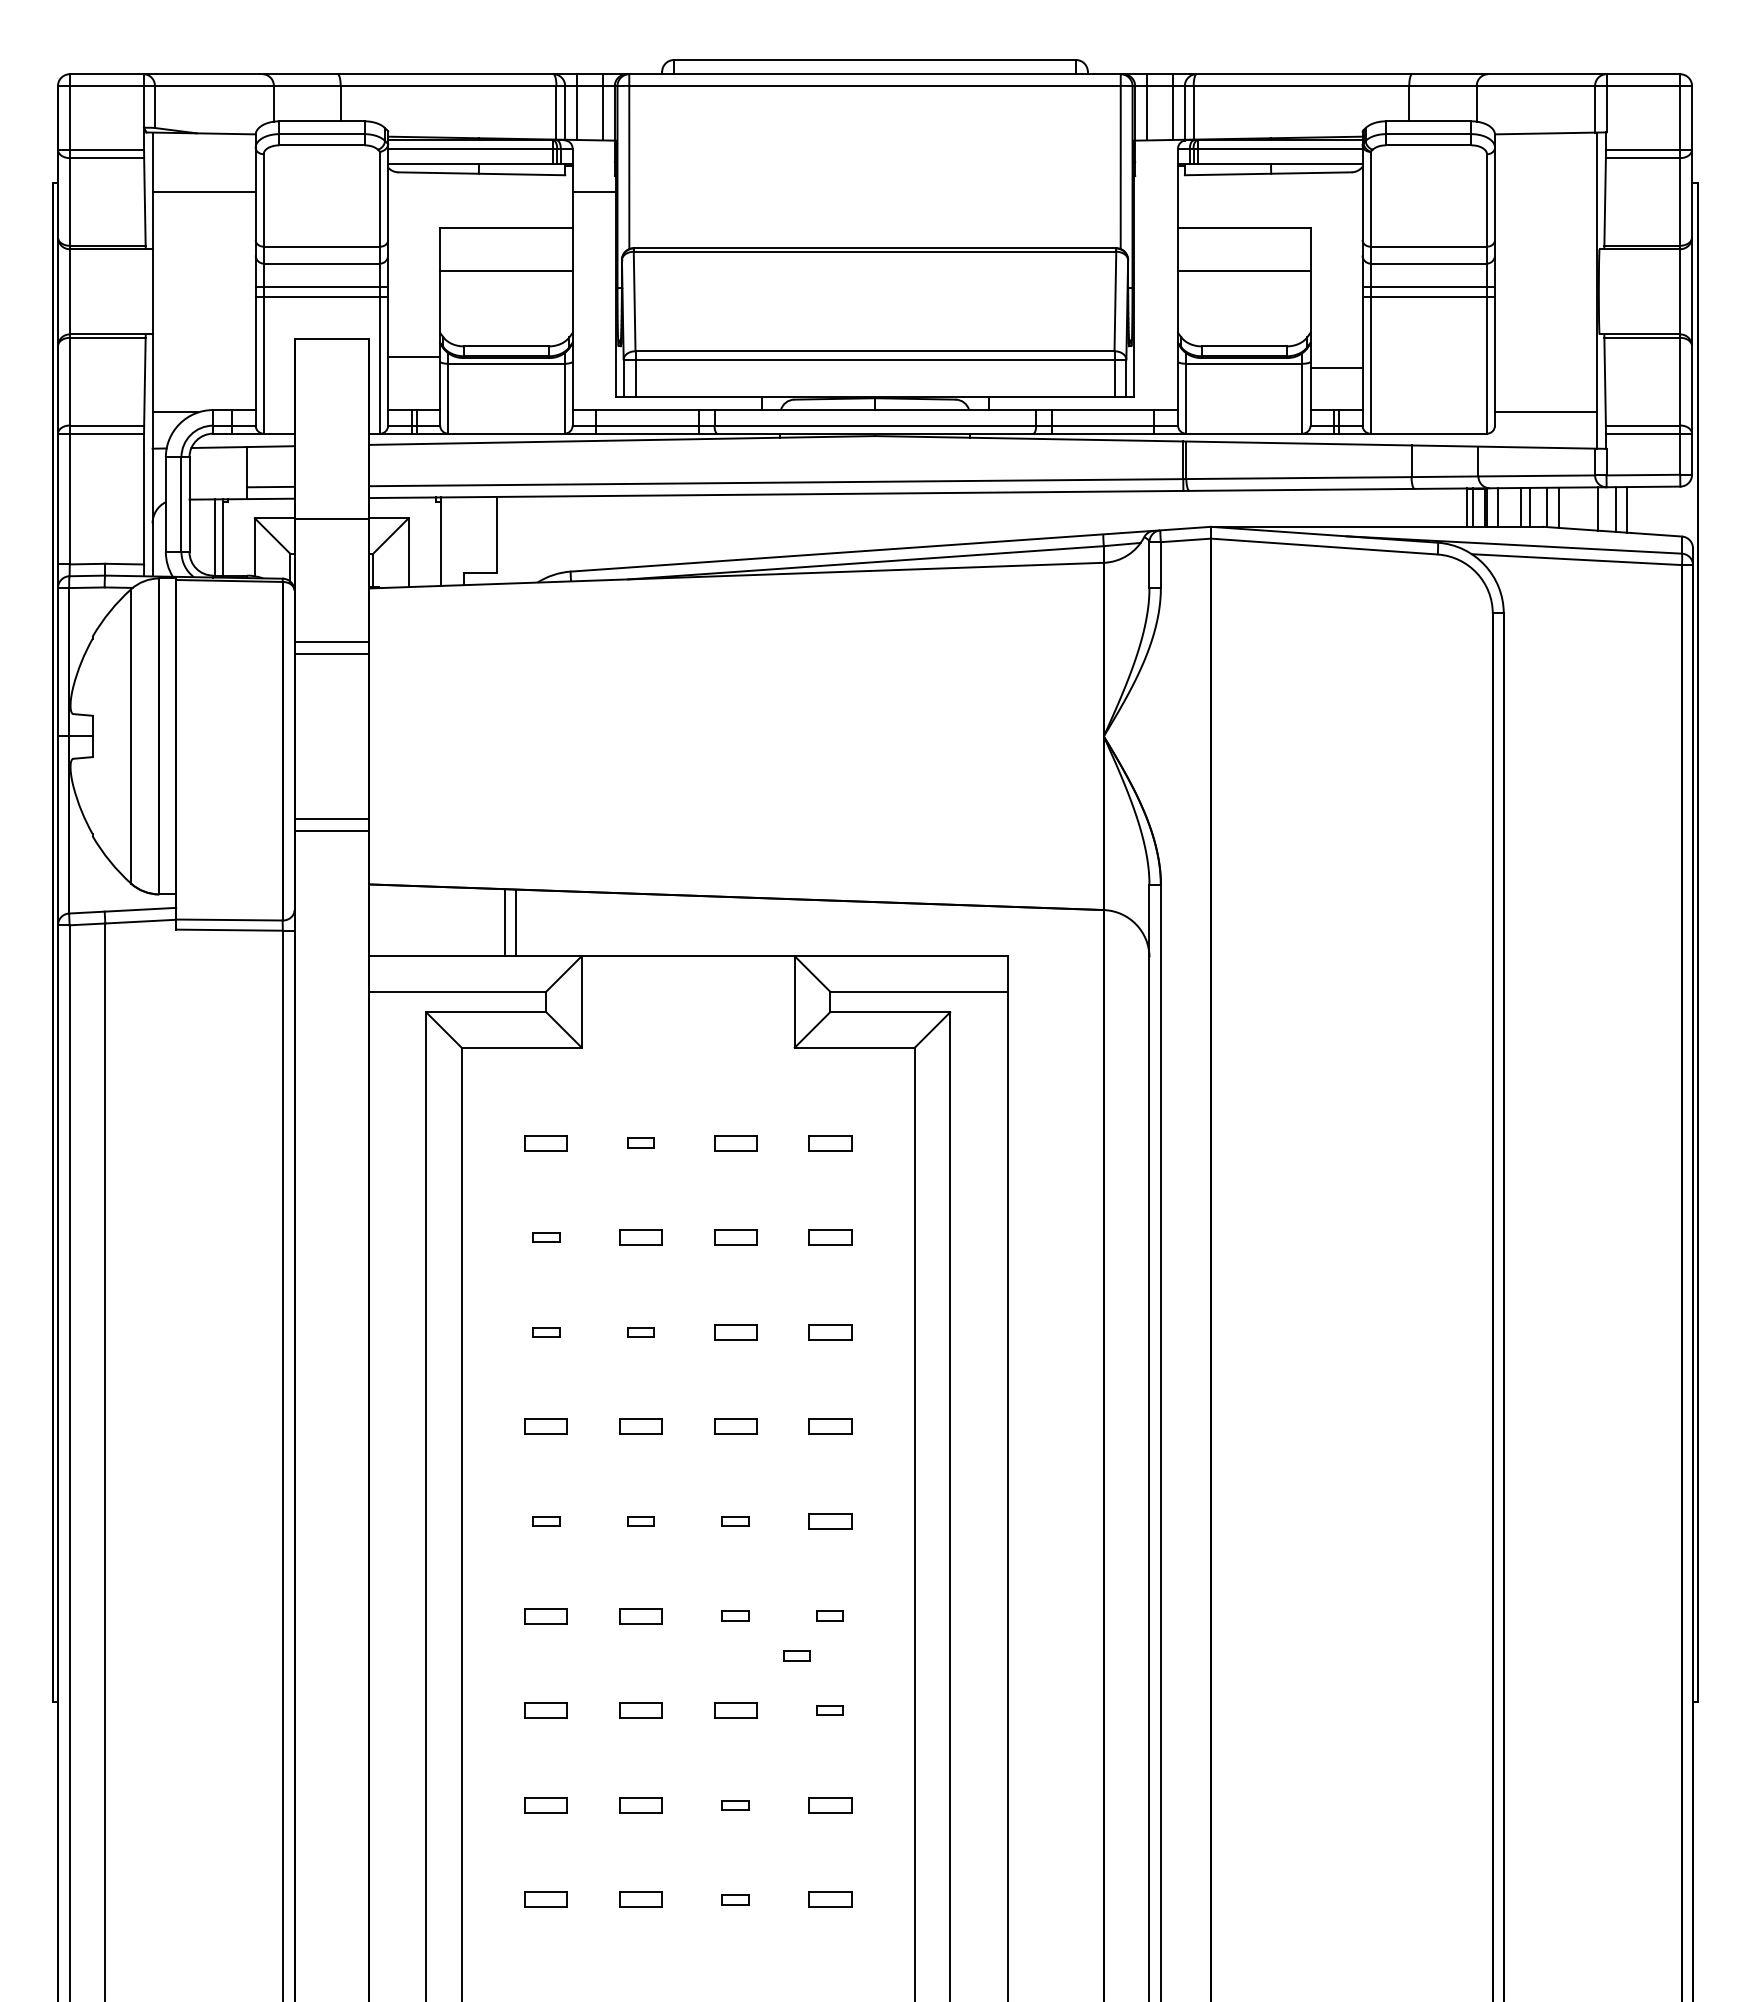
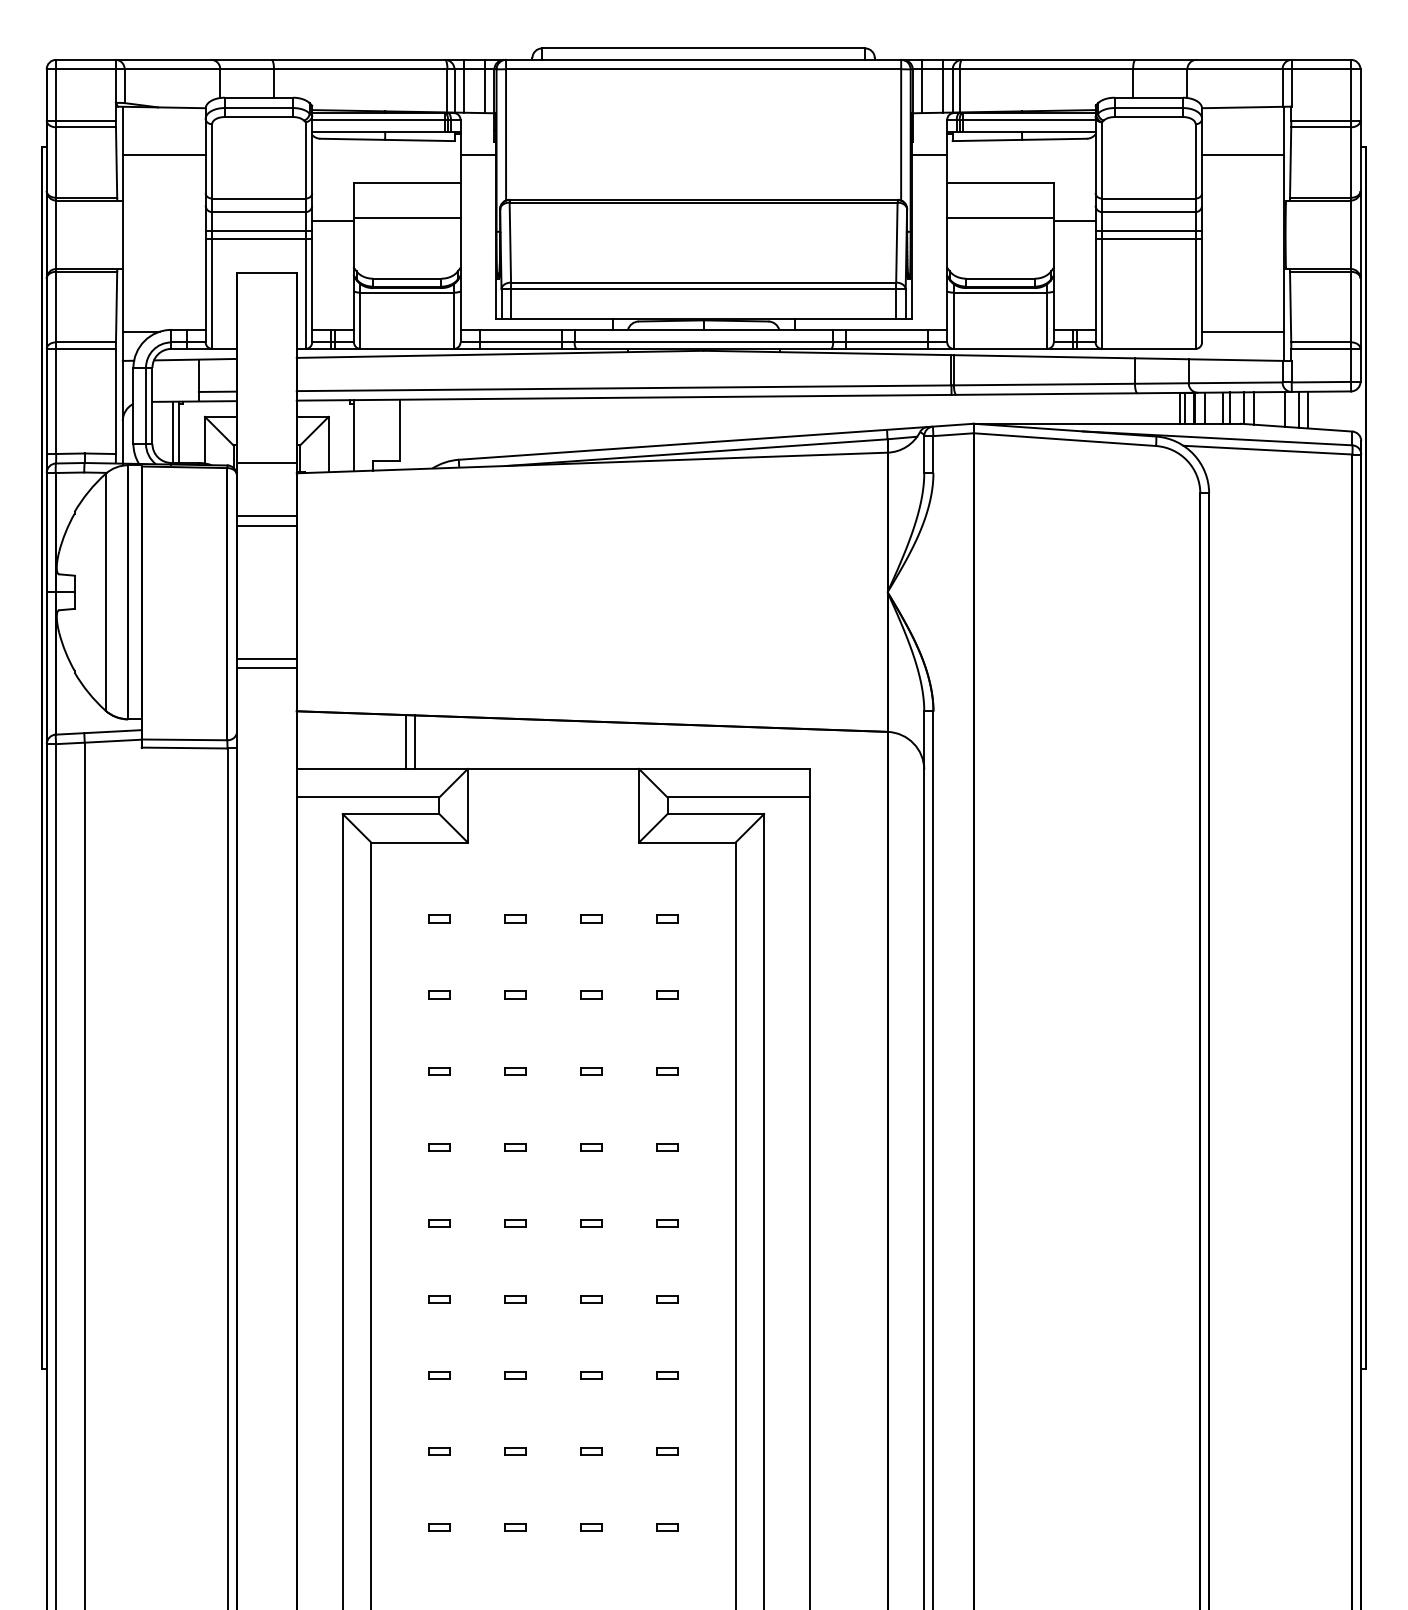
line: (1155, 192) -> (929, 154), added
line: (1546, 192) -> (1243, 154), added
line: (414, 356) -> (333, 220), moved
line: (1336, 367) -> (1074, 220), moved
line: (331, 519) -> (266, 462), moved
part: (546, 1142) -> (439, 918), size x0.62
part: (735, 1142) -> (591, 918), size x0.62
part: (829, 1142) -> (667, 918), size x0.62
part: (640, 1237) -> (515, 995), size x0.62
part: (735, 1237) -> (591, 995), size x0.62
part: (829, 1237) -> (667, 995), size x0.62
part: (735, 1332) -> (591, 1071), size x0.62
part: (829, 1332) -> (667, 1071), size x0.62
part: (546, 1426) -> (439, 1147), size x0.62
part: (640, 1426) -> (515, 1147), size x0.62
part: (735, 1426) -> (591, 1147), size x0.62
part: (829, 1426) -> (667, 1147), size x0.62
part: (829, 1521) -> (667, 1223), size x0.62
part: (546, 1615) -> (439, 1299), size x0.62
part: (640, 1615) -> (515, 1299), size x0.62
part: (796, 1655) -> (640, 1331), removed
part: (546, 1710) -> (439, 1375), size x0.62
part: (640, 1710) -> (515, 1375), size x0.62
part: (735, 1710) -> (591, 1375), size x0.62
part: (546, 1805) -> (439, 1451), size x0.62
part: (640, 1805) -> (515, 1451), size x0.62
part: (829, 1805) -> (667, 1451), size x0.62
part: (546, 1899) -> (439, 1527), size x0.62
part: (640, 1899) -> (515, 1527), size x0.62
part: (829, 1899) -> (667, 1527), size x0.62

